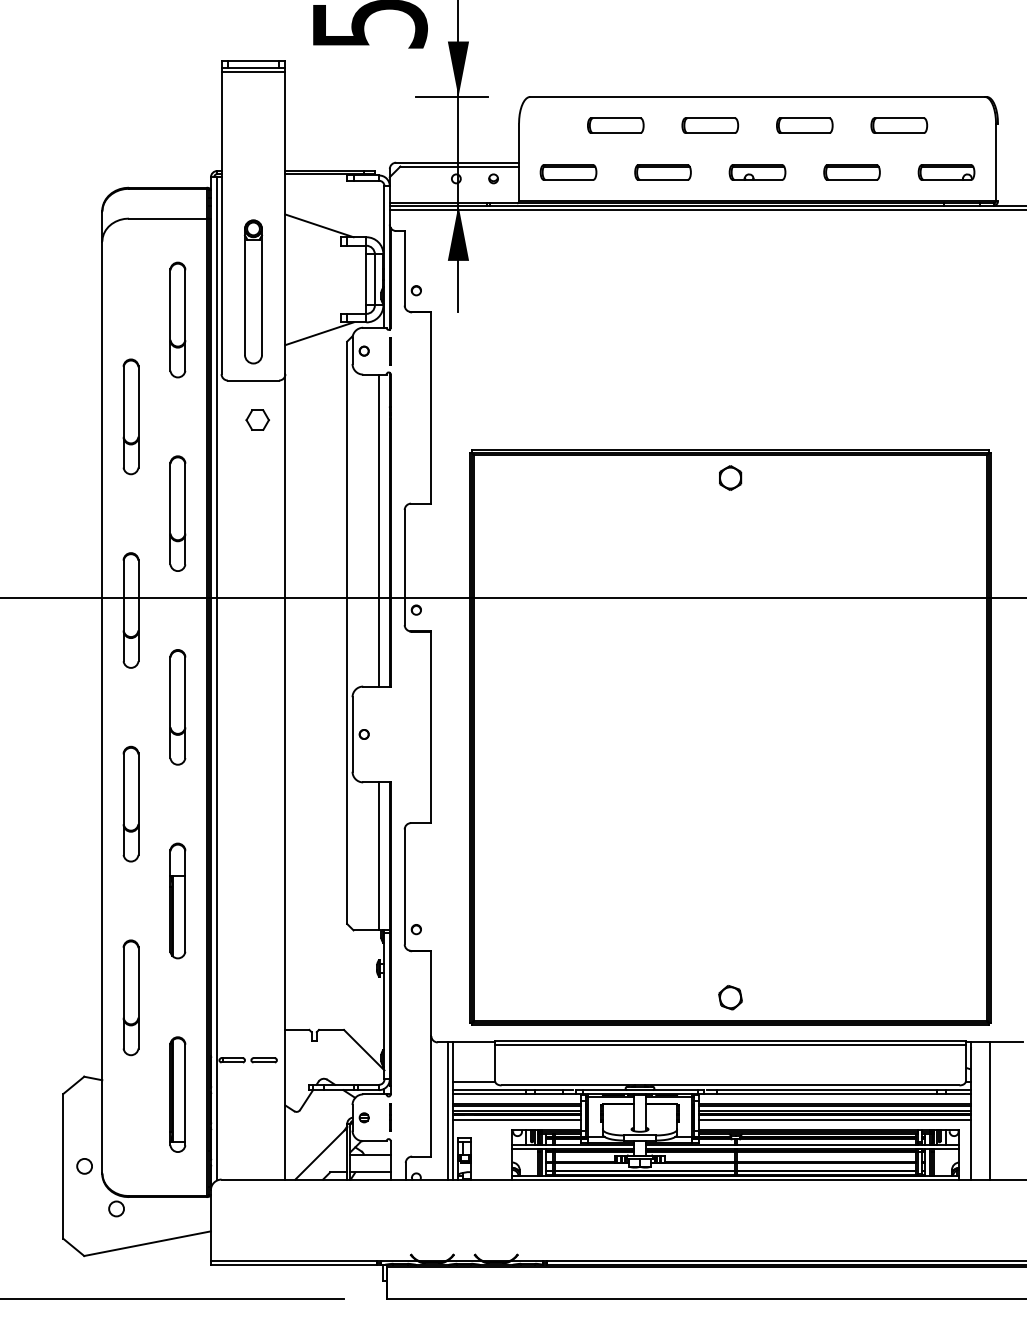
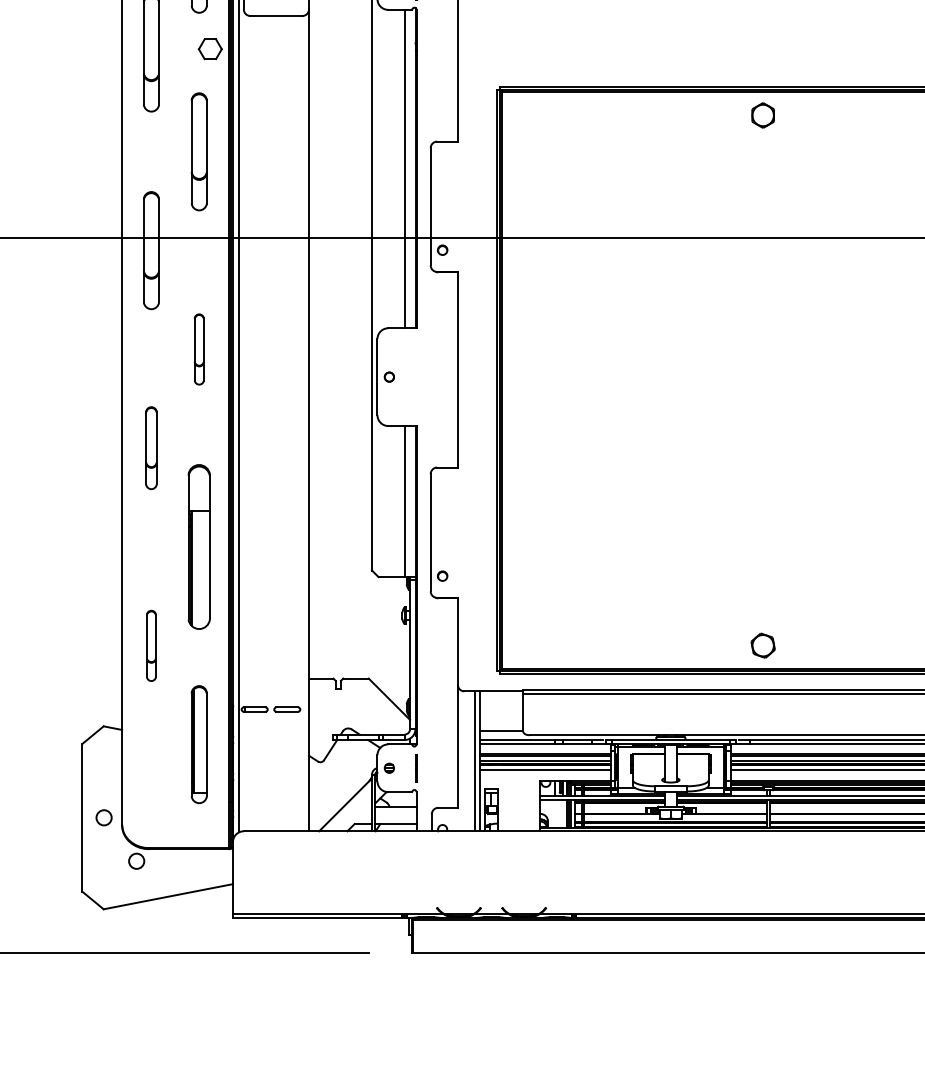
part: (257, 419) -> (210, 48), moved
part: (177, 707) -> (198, 349), size x0.6
part: (130, 803) -> (150, 447), size x0.7
part: (177, 900) -> (198, 546), size x1.4
part: (130, 997) -> (150, 645), size x0.6

